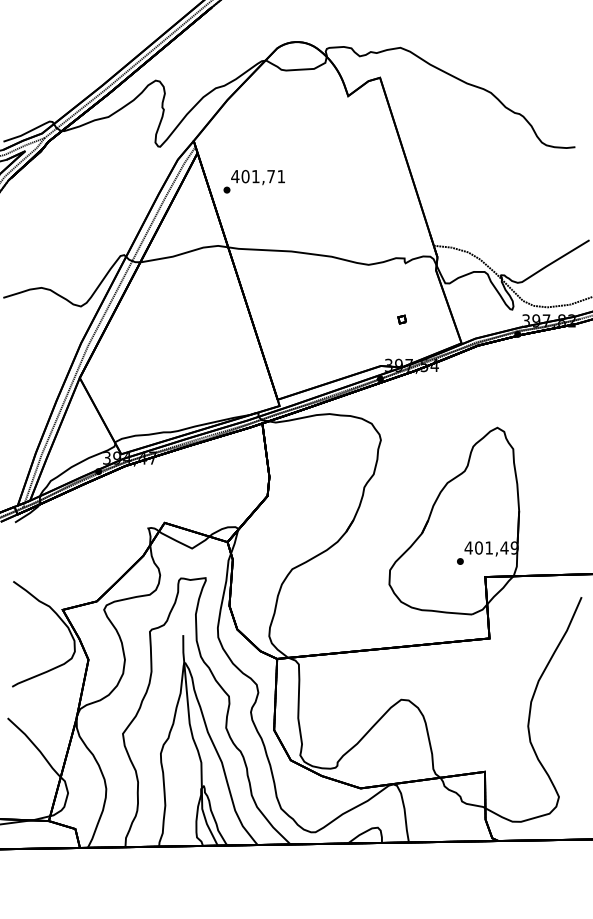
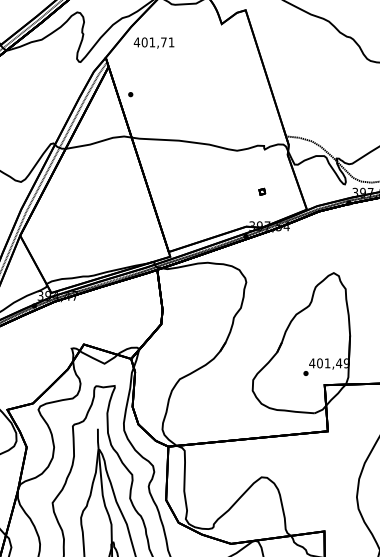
text: (257, 177) -> (153, 43), moved

